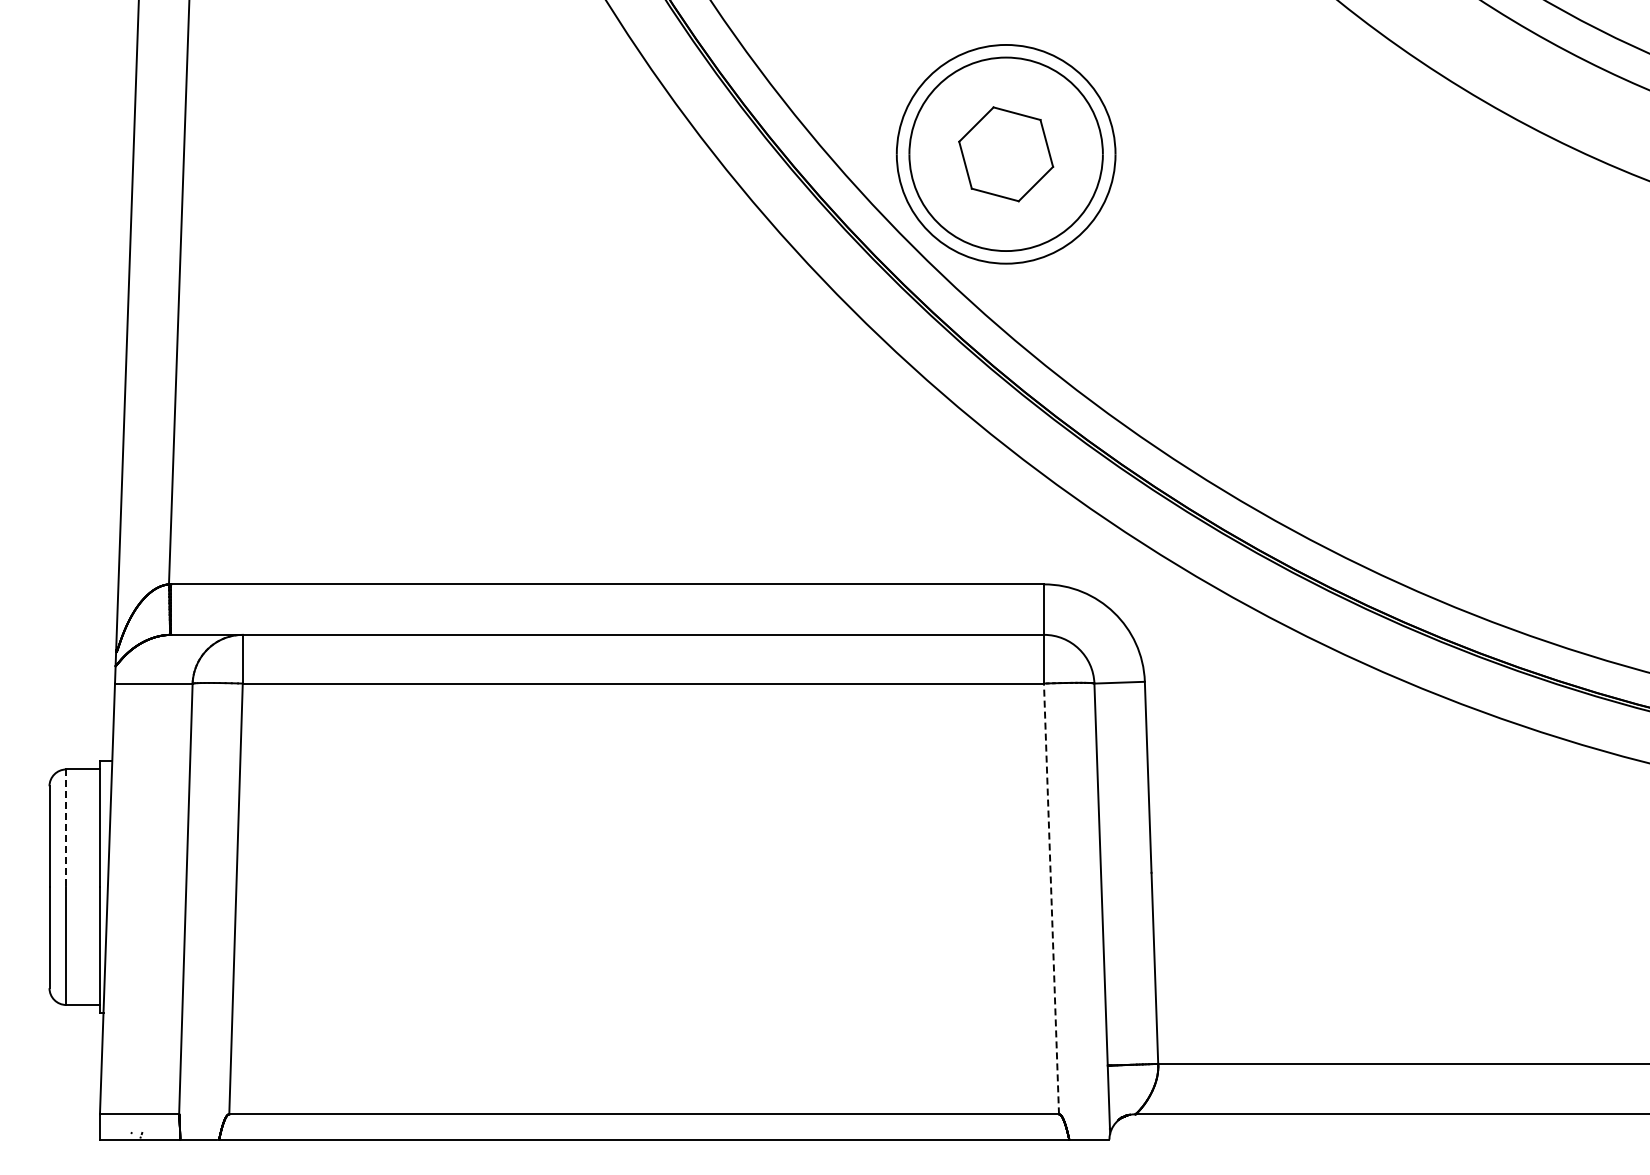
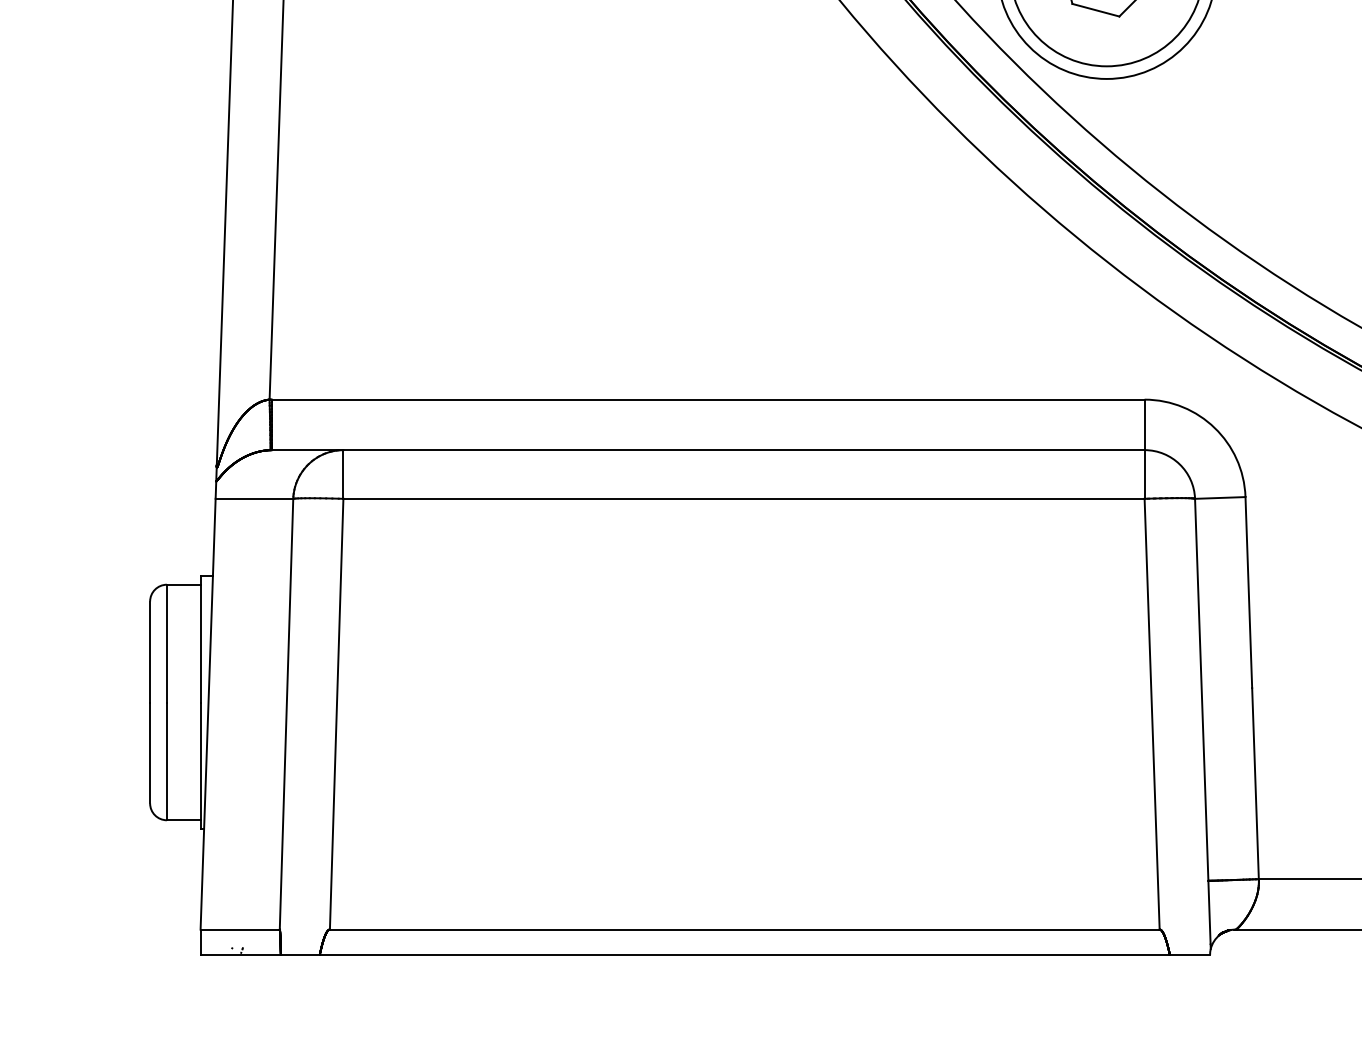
line: (66, 828) -> (167, 643), dashed -> solid
line: (1051, 898) -> (1152, 713), dashed -> solid

